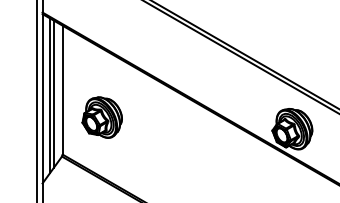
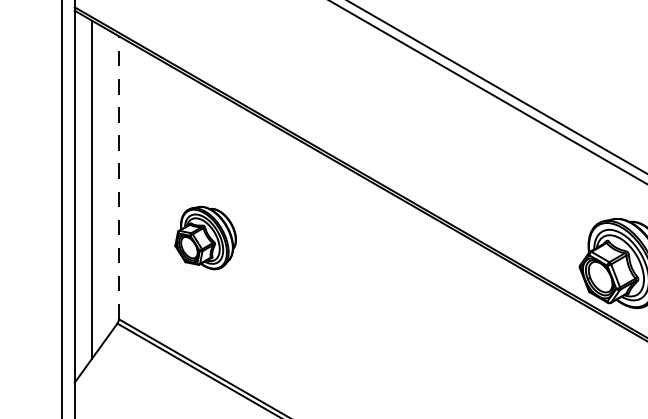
line: (62, 89) -> (118, 176), solid -> dashed
line: (53, 94) -> (98, 187), removed
part: (101, 117) -> (204, 237), size x0.7

